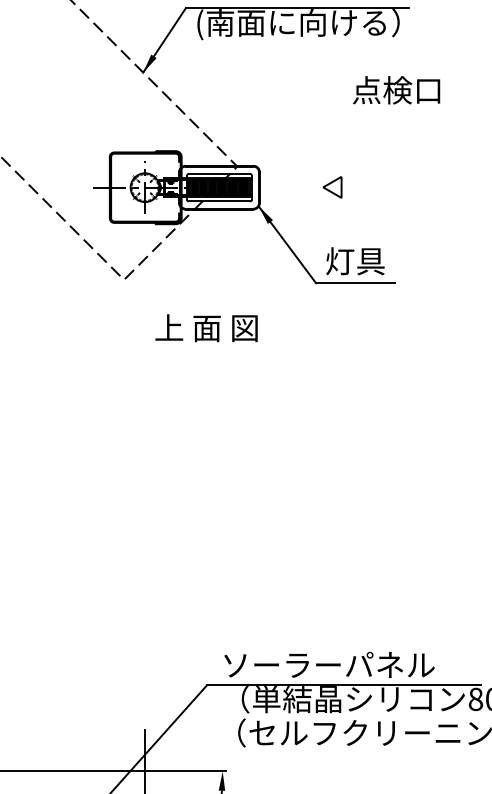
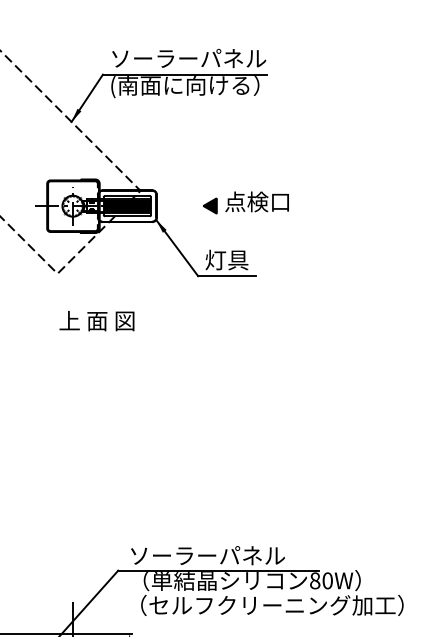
text: (395, 89) -> (256, 201), moved
fill: (331, 186) -> (209, 205), added
text: (205, 328) -> (96, 321), moved

